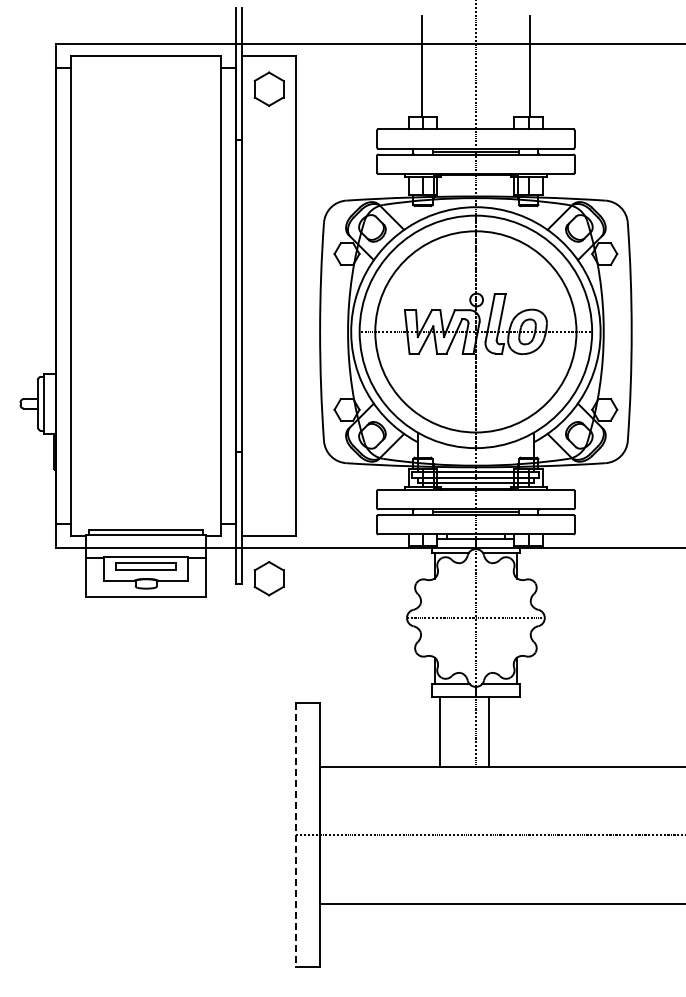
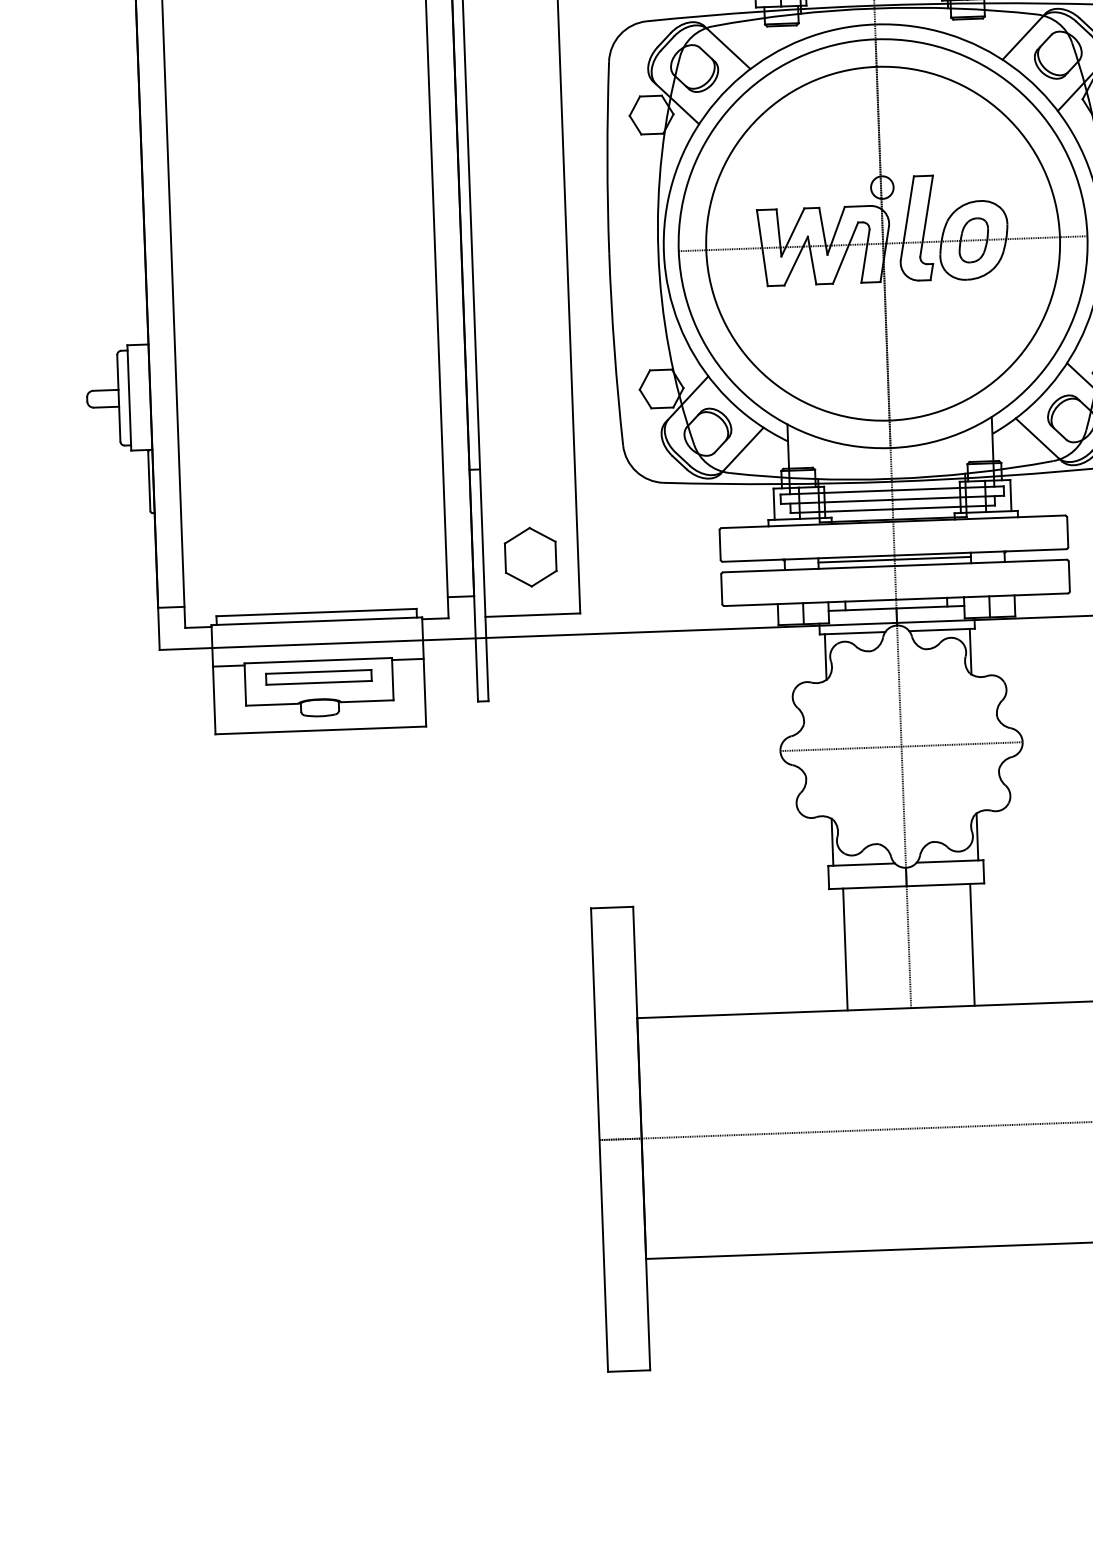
part: (268, 578) -> (529, 556), moved
line: (489, 731) -> (973, 943), moved
line: (296, 835) -> (600, 1140), dashed -> solid

